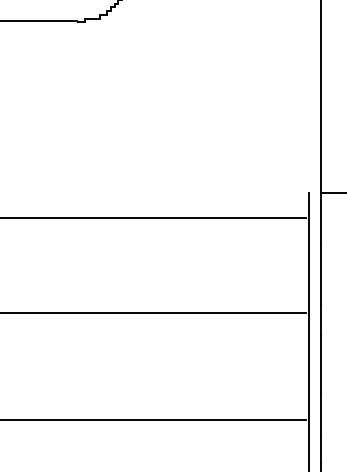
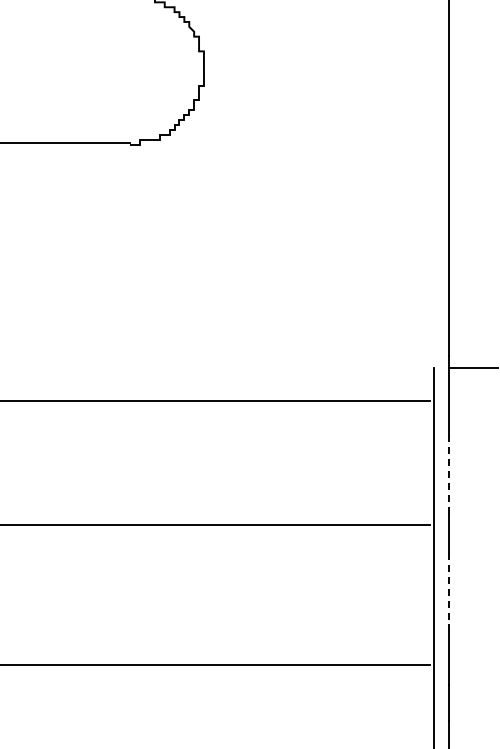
line: (320, 274) -> (448, 474), solid -> dashed
line: (320, 364) -> (448, 592), solid -> dashed

